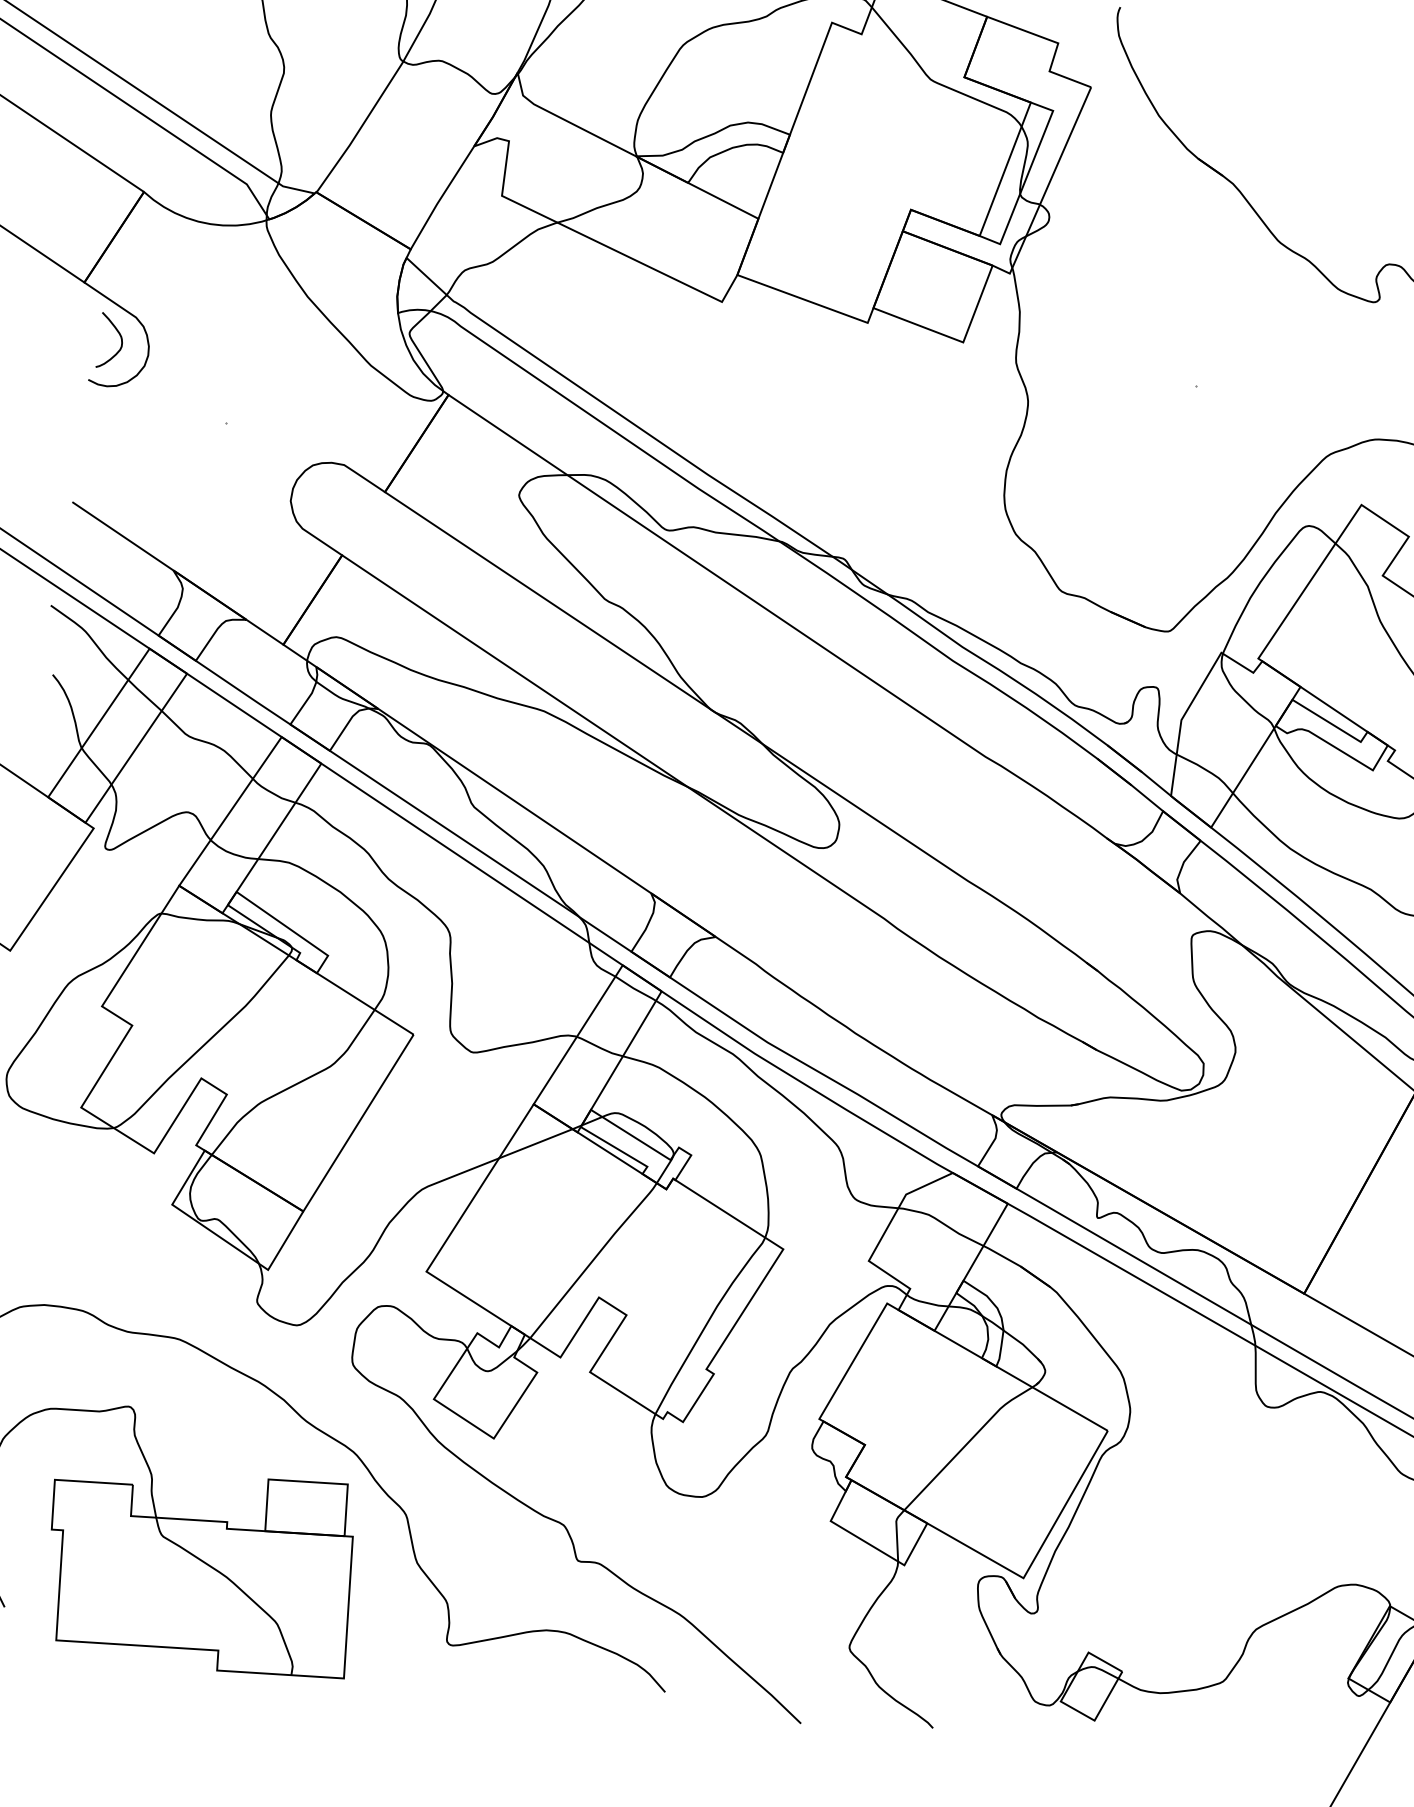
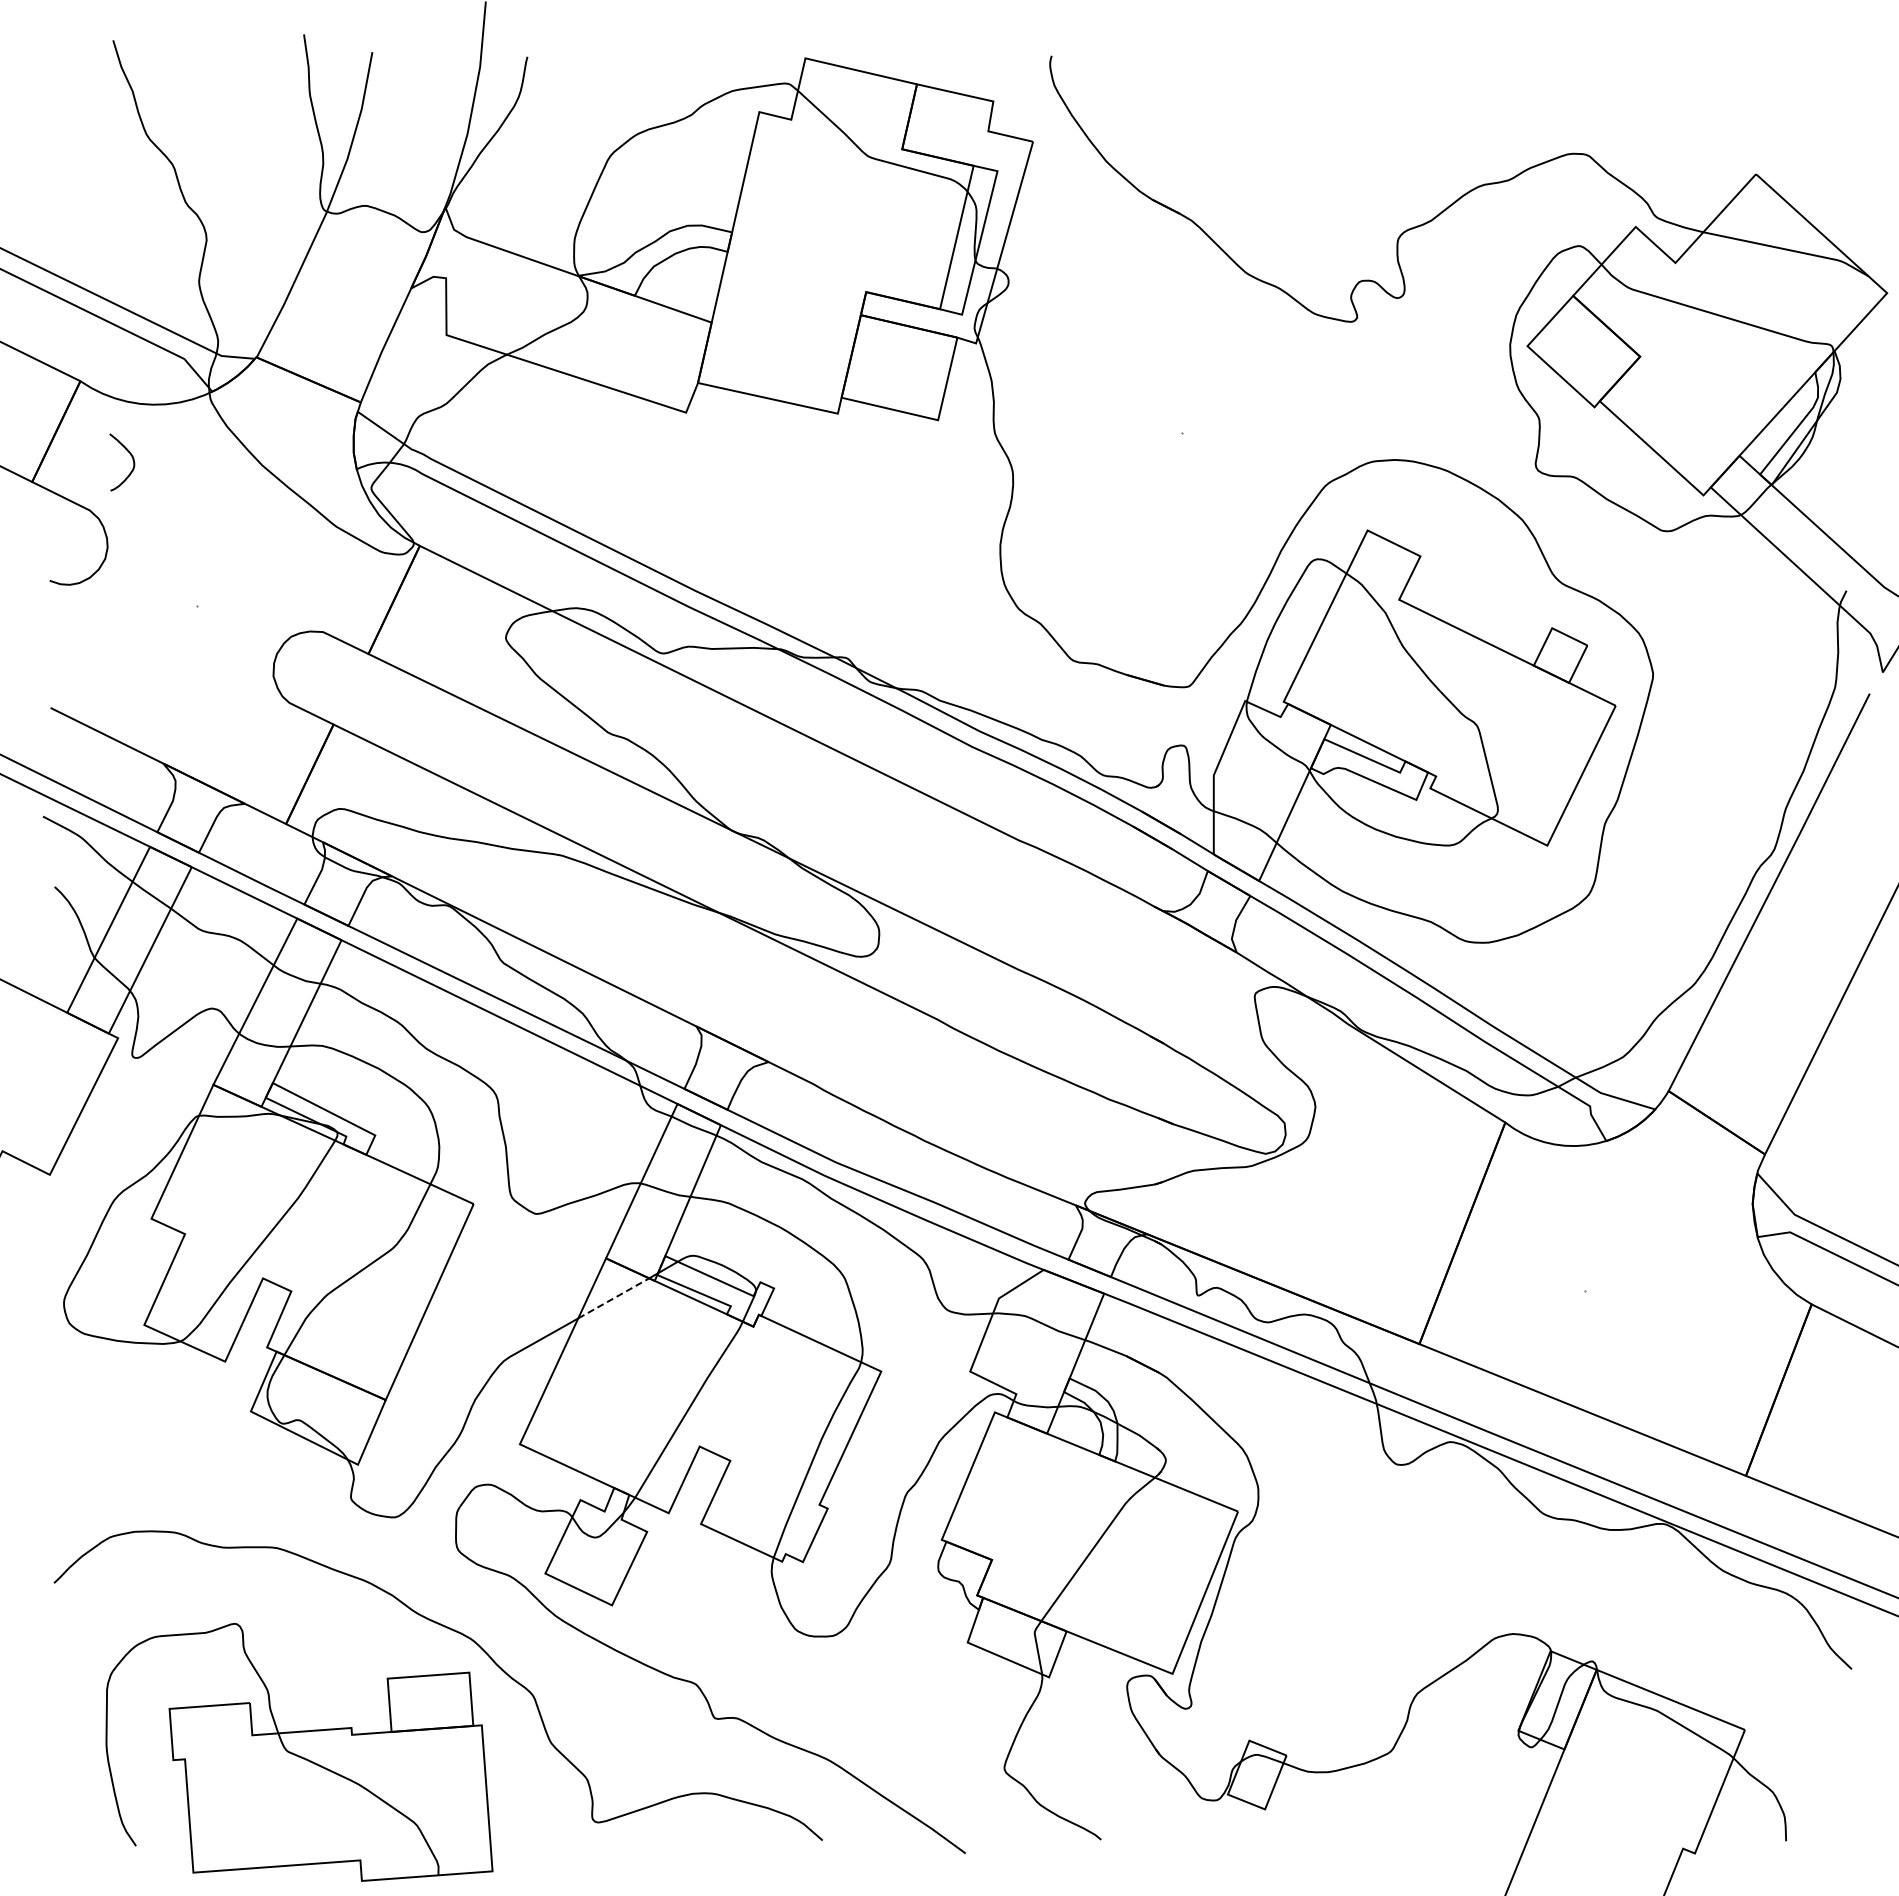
curve: (120, 340) -> (132, 460), moved
line: (535, 1143) -> (613, 1298), solid -> dashed

